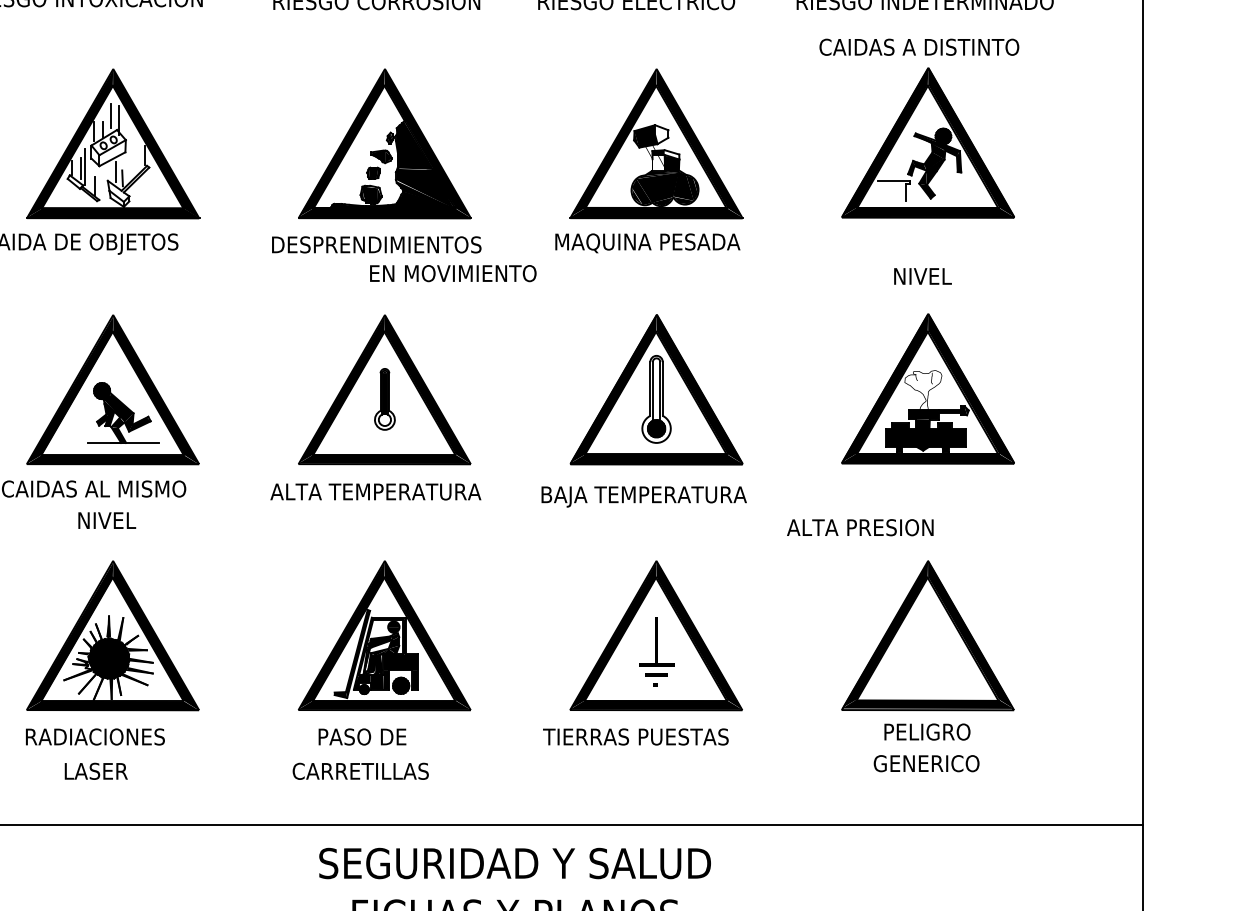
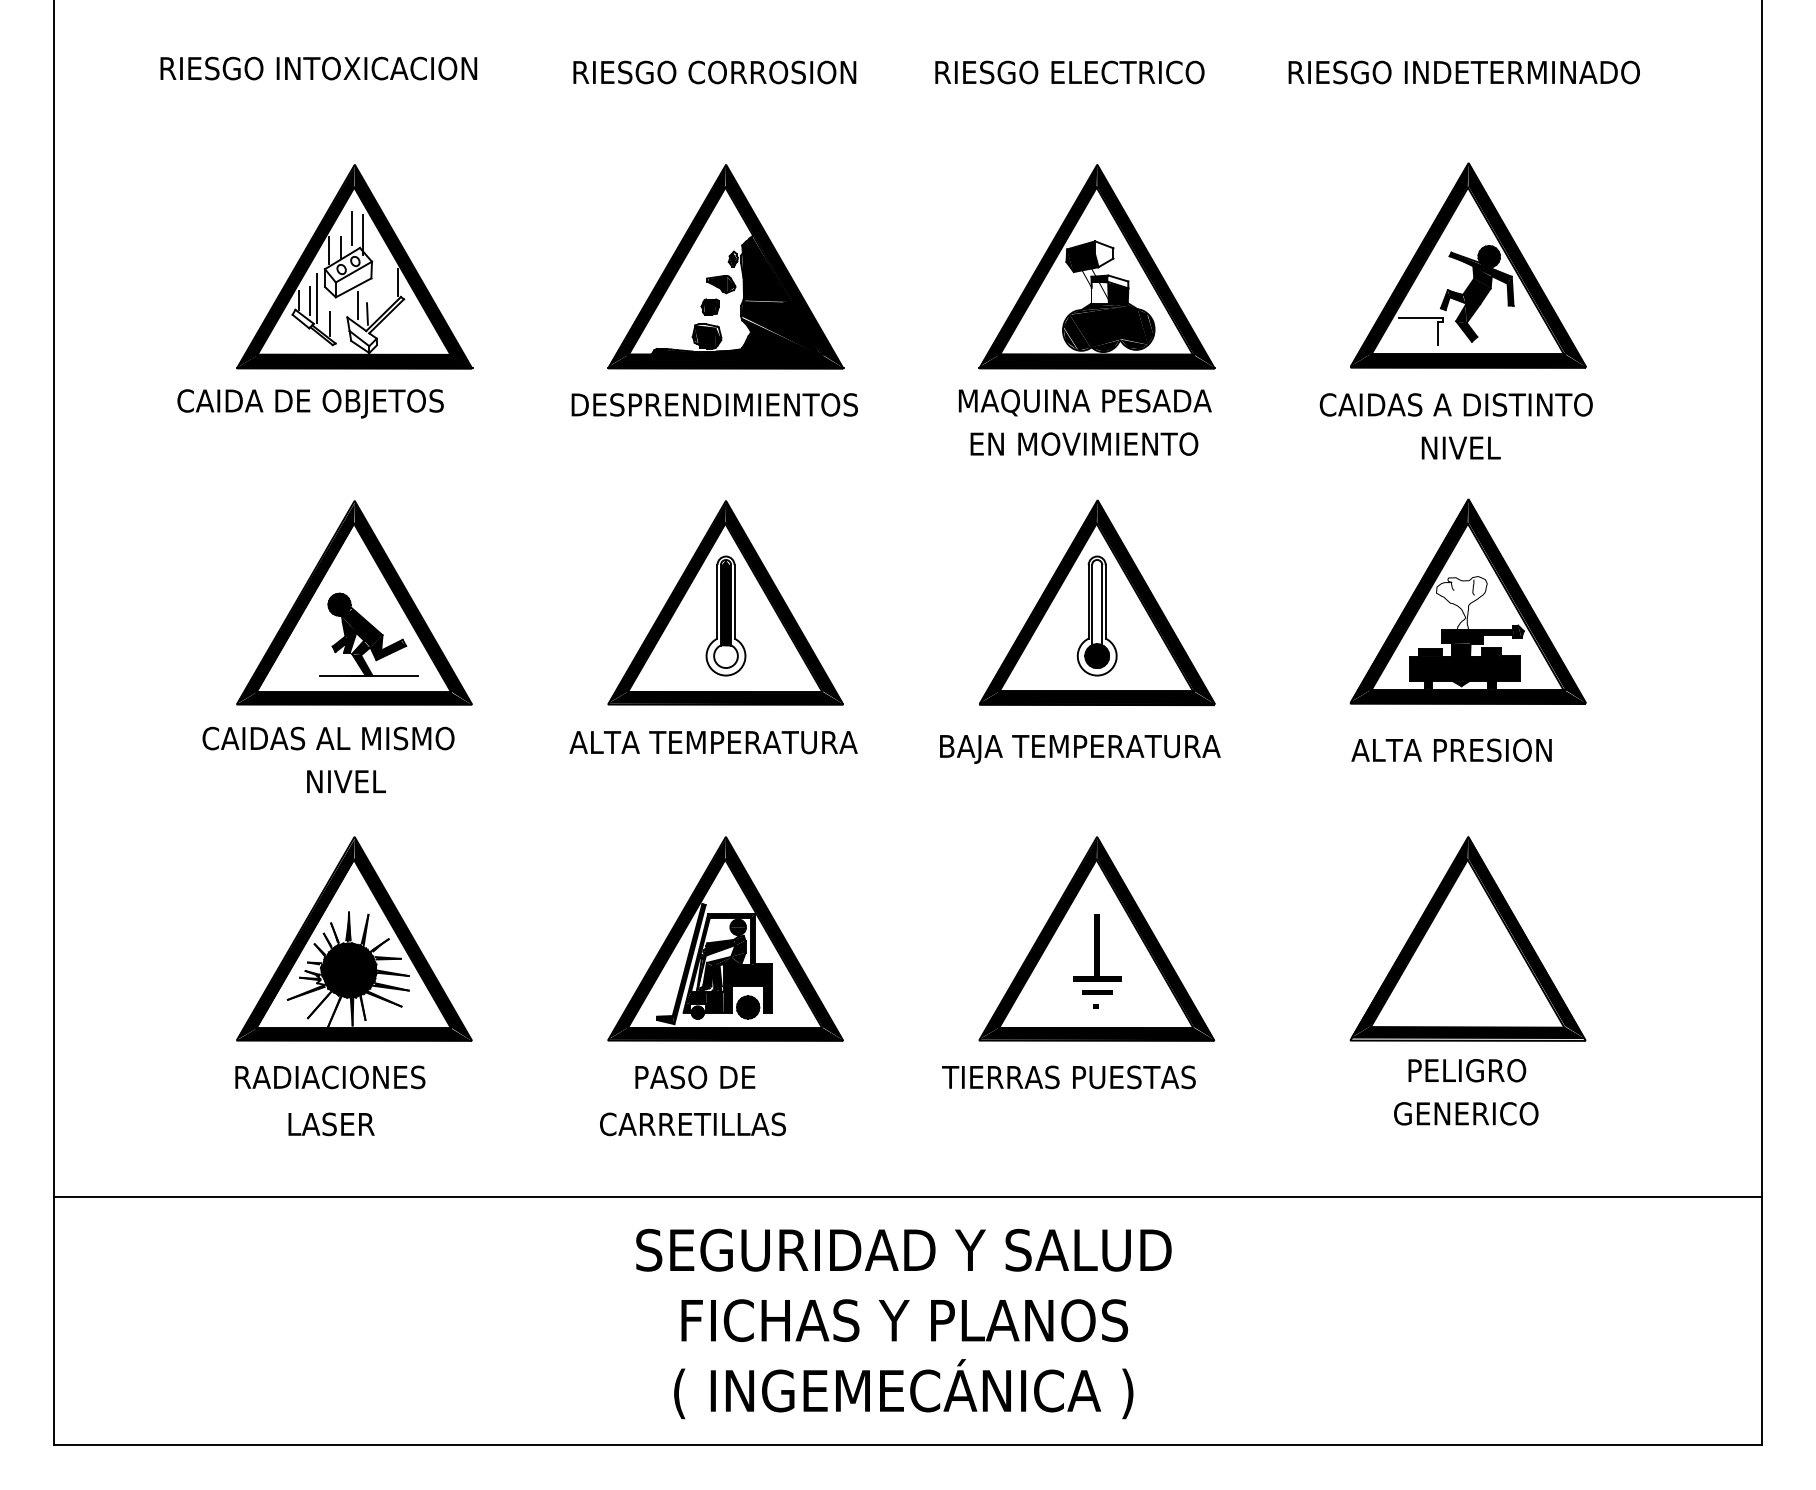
text: (918, 46) -> (1455, 404), moved
text: (453, 273) -> (1084, 443), moved
part: (384, 398) -> (725, 615), size x1.43
text: (860, 527) -> (1451, 750), moved

